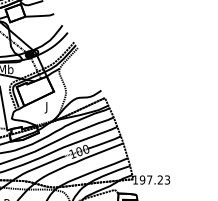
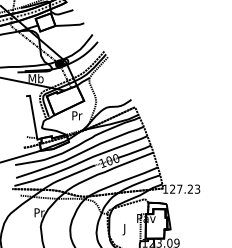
text: (47, 107) -> (77, 116), J -> Pr
text: (142, 179) -> (172, 188), 197.23 -> 127.23

